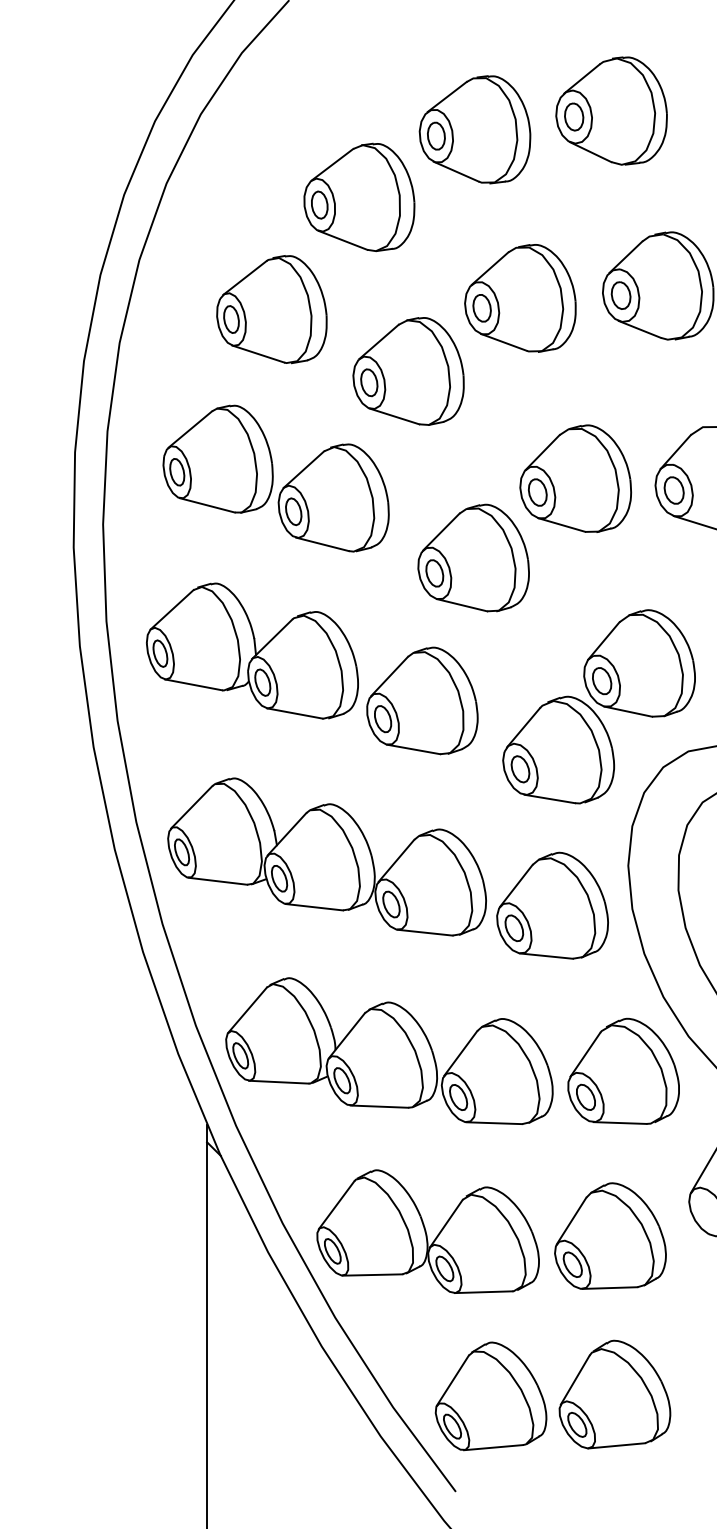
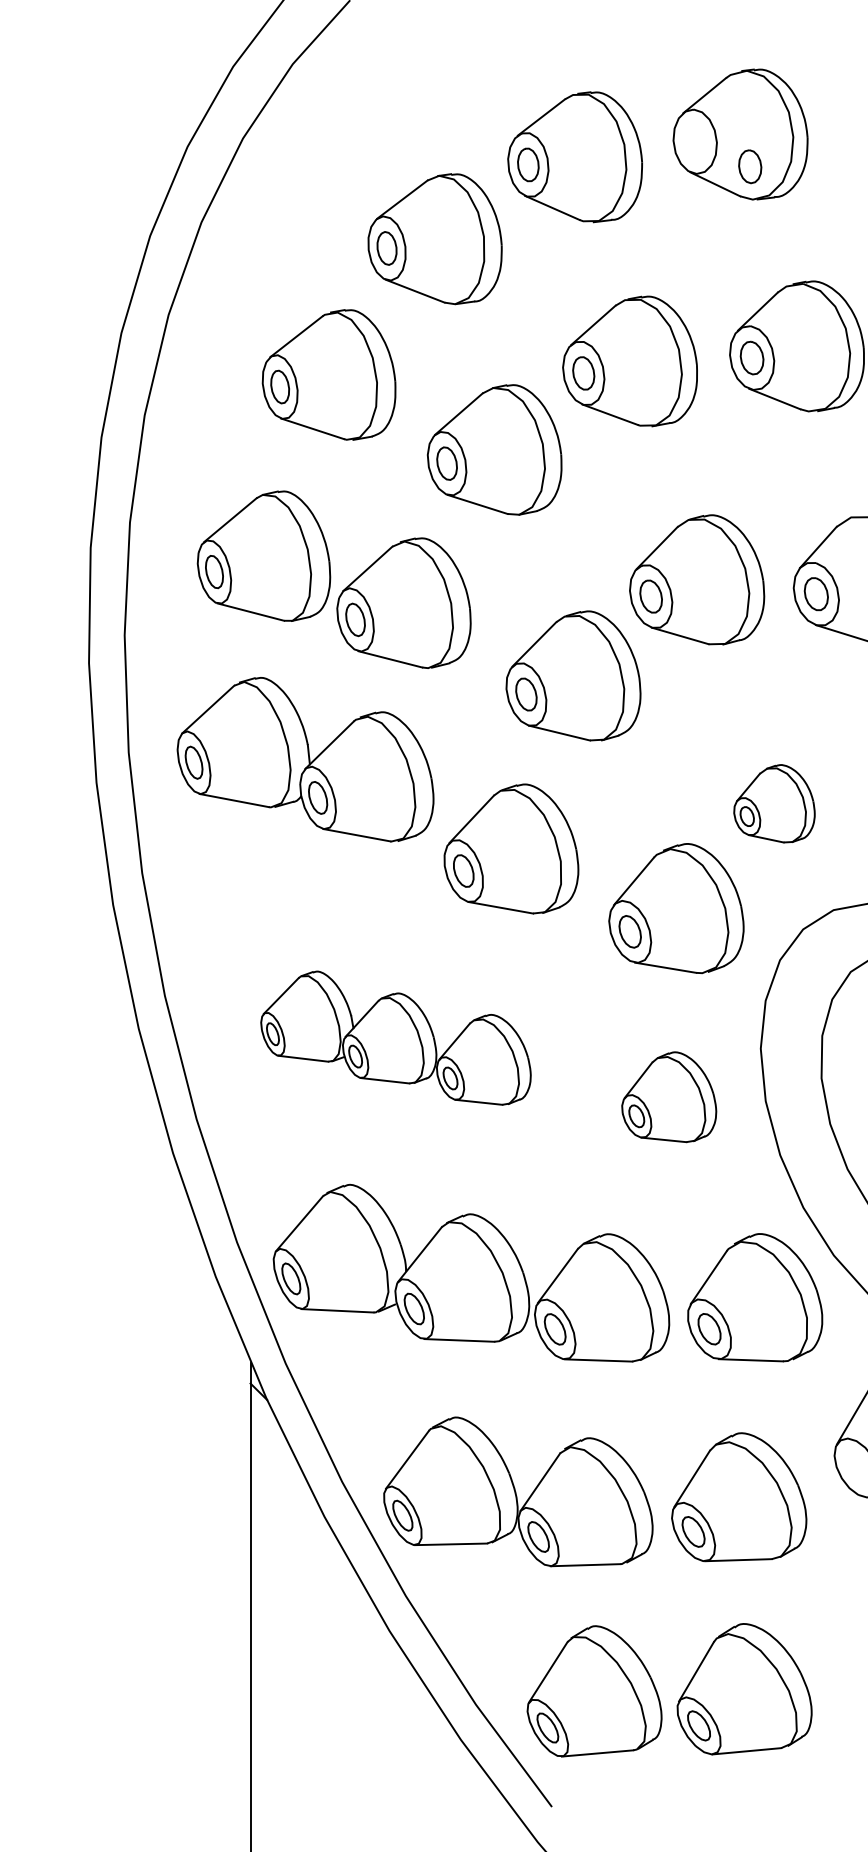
part: (574, 116) -> (750, 166), moved
part: (252, 650) -> (305, 759), moved
part: (639, 663) -> (774, 803), size x0.6
part: (326, 857) -> (395, 1038), size x0.7
part: (552, 906) -> (669, 1097), size x0.7

